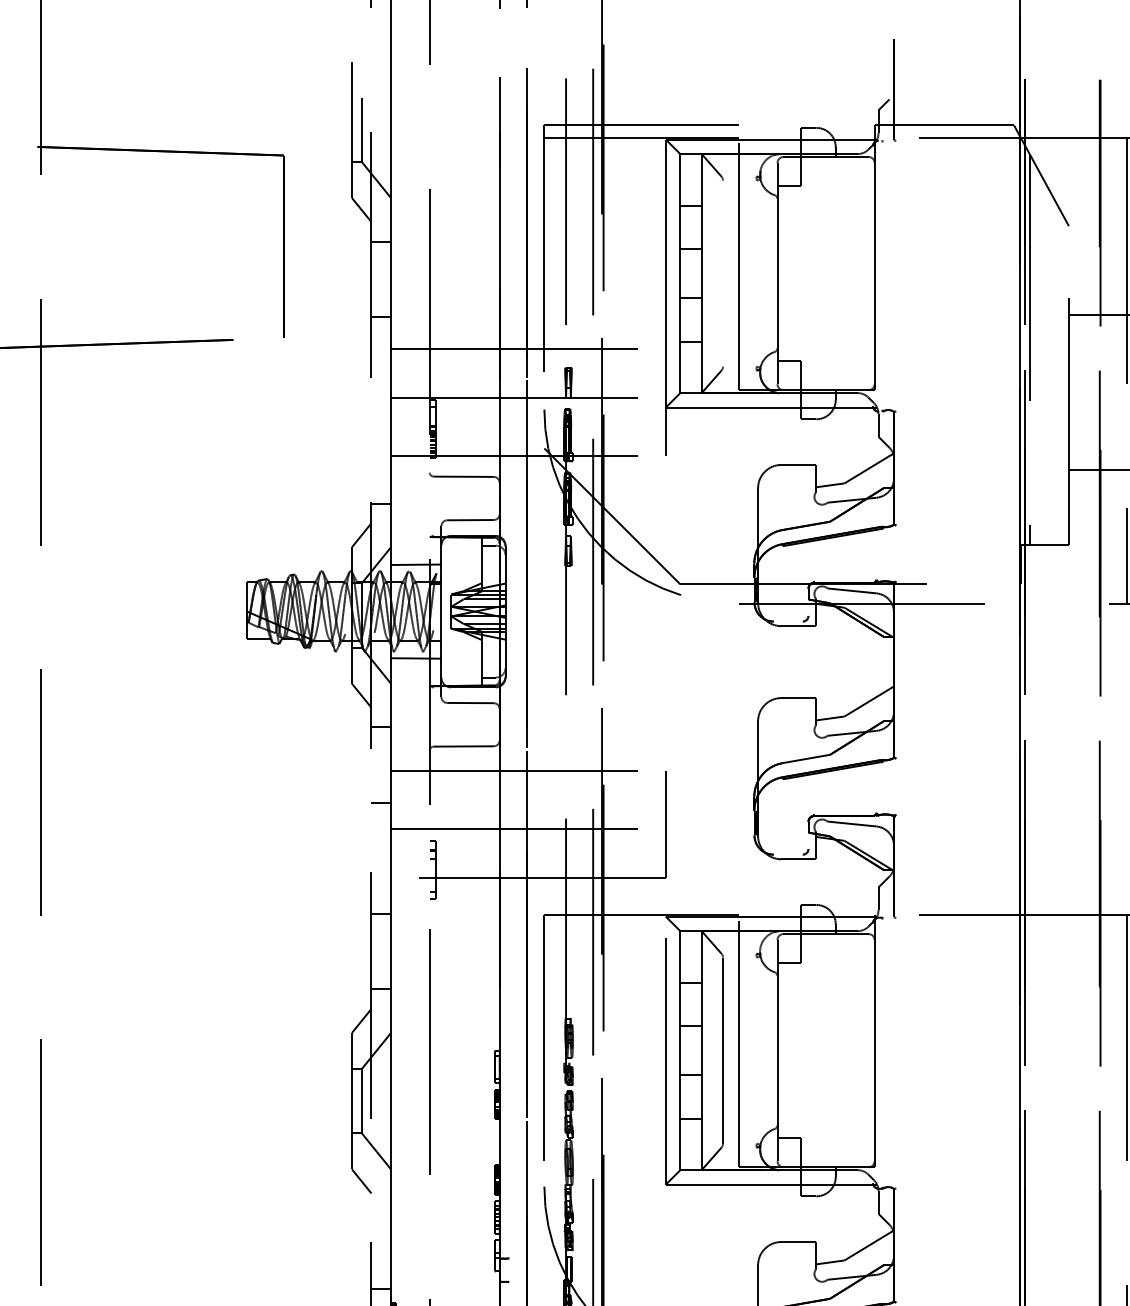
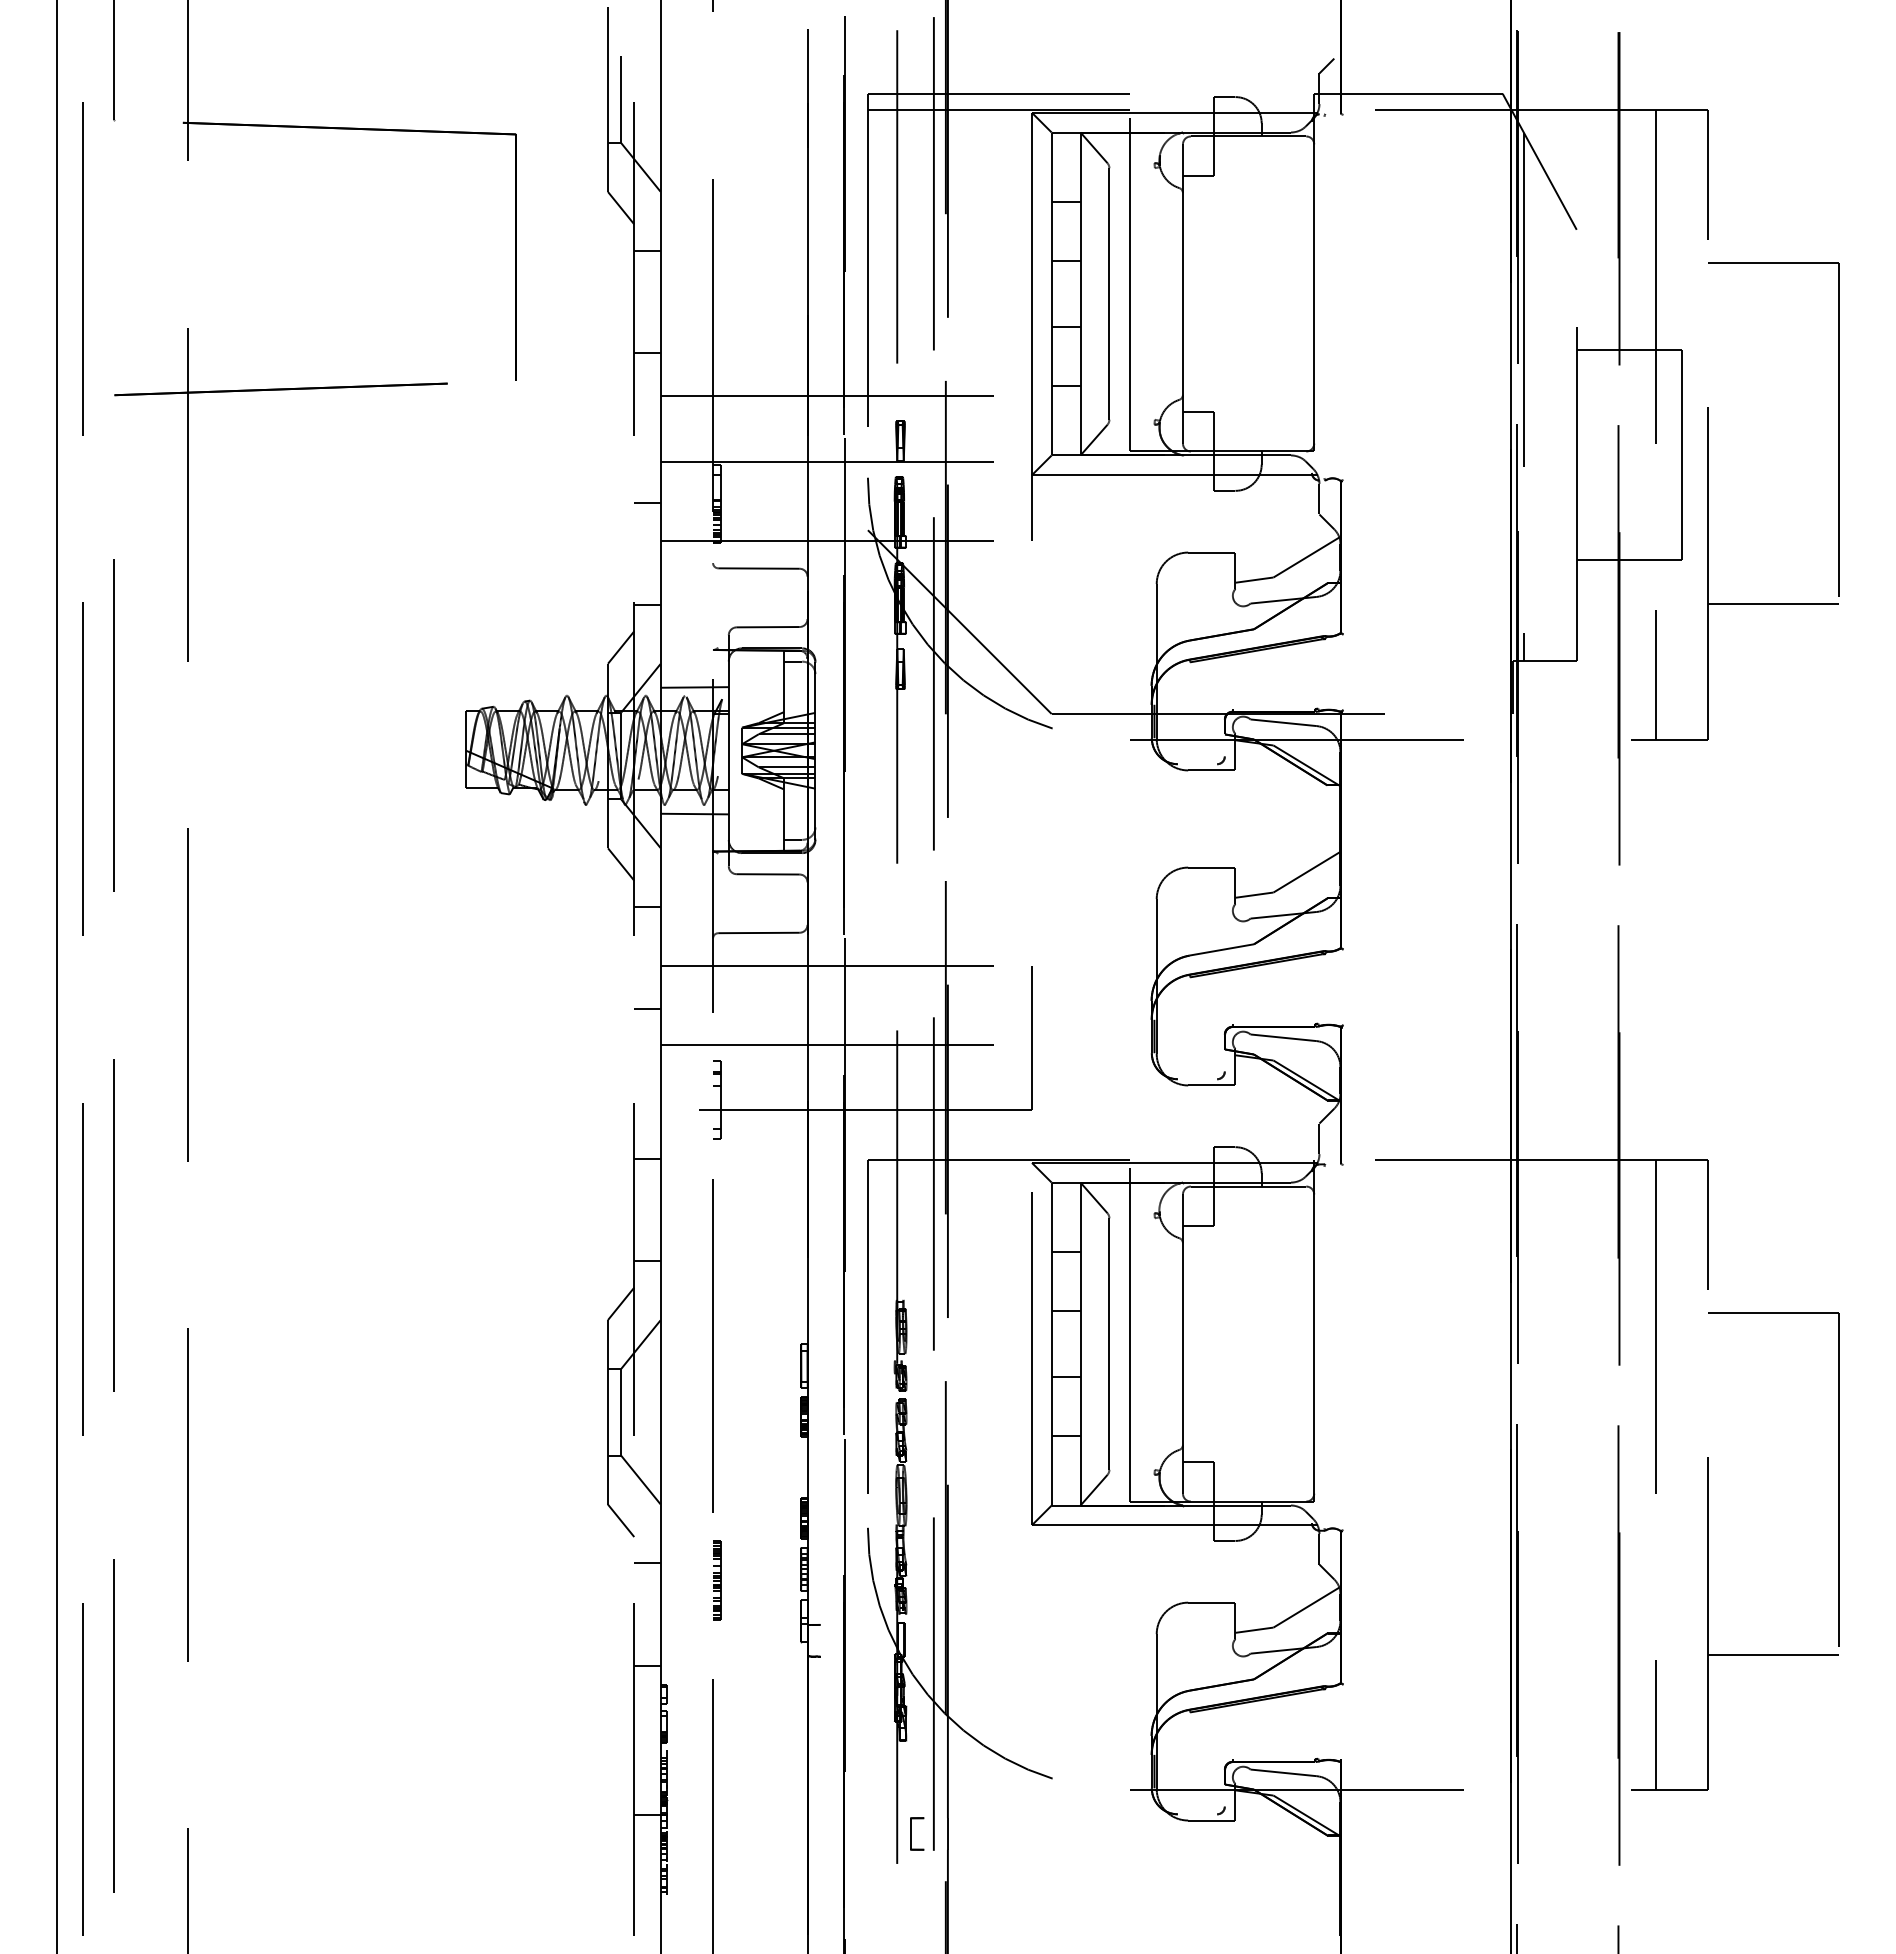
line: (723, 273) -> (1109, 293), added
line: (381, 427) -> (647, 502), added
line: (381, 1213) -> (647, 1563), added
part: (433, 1225) -> (717, 1580), added

